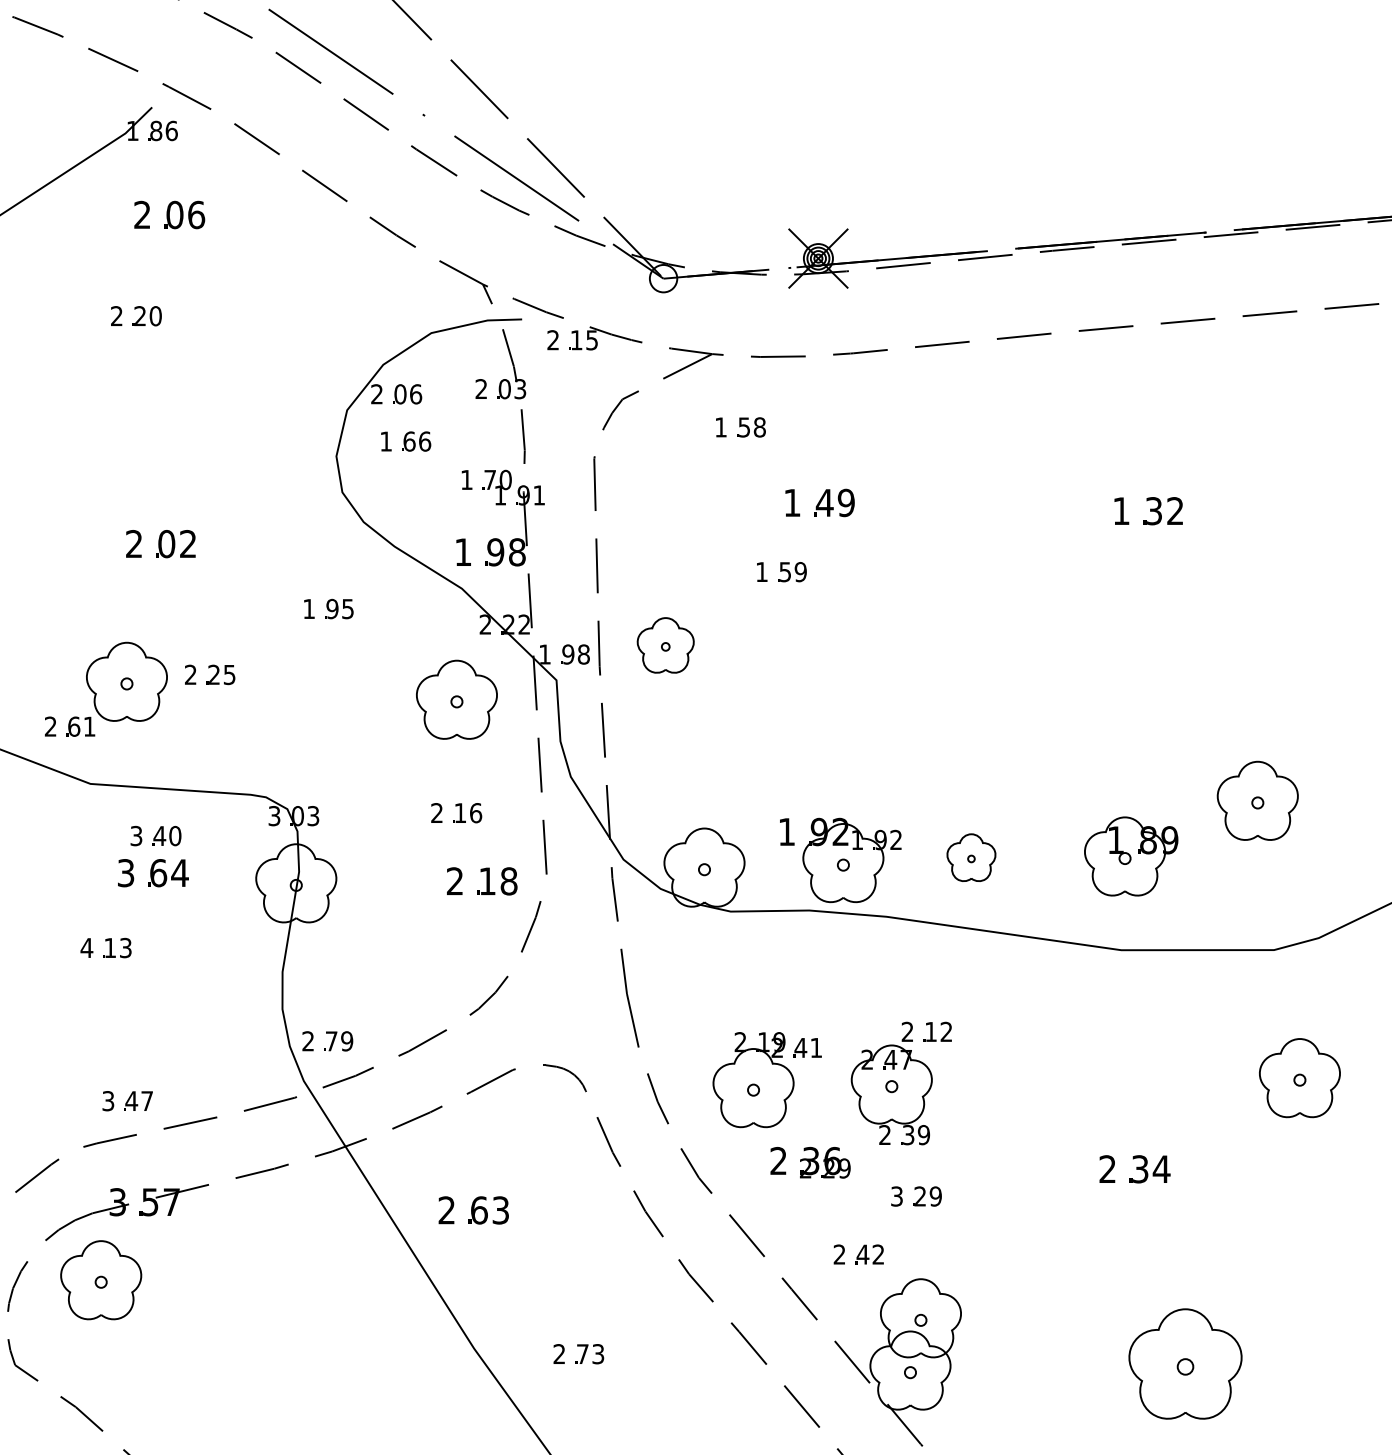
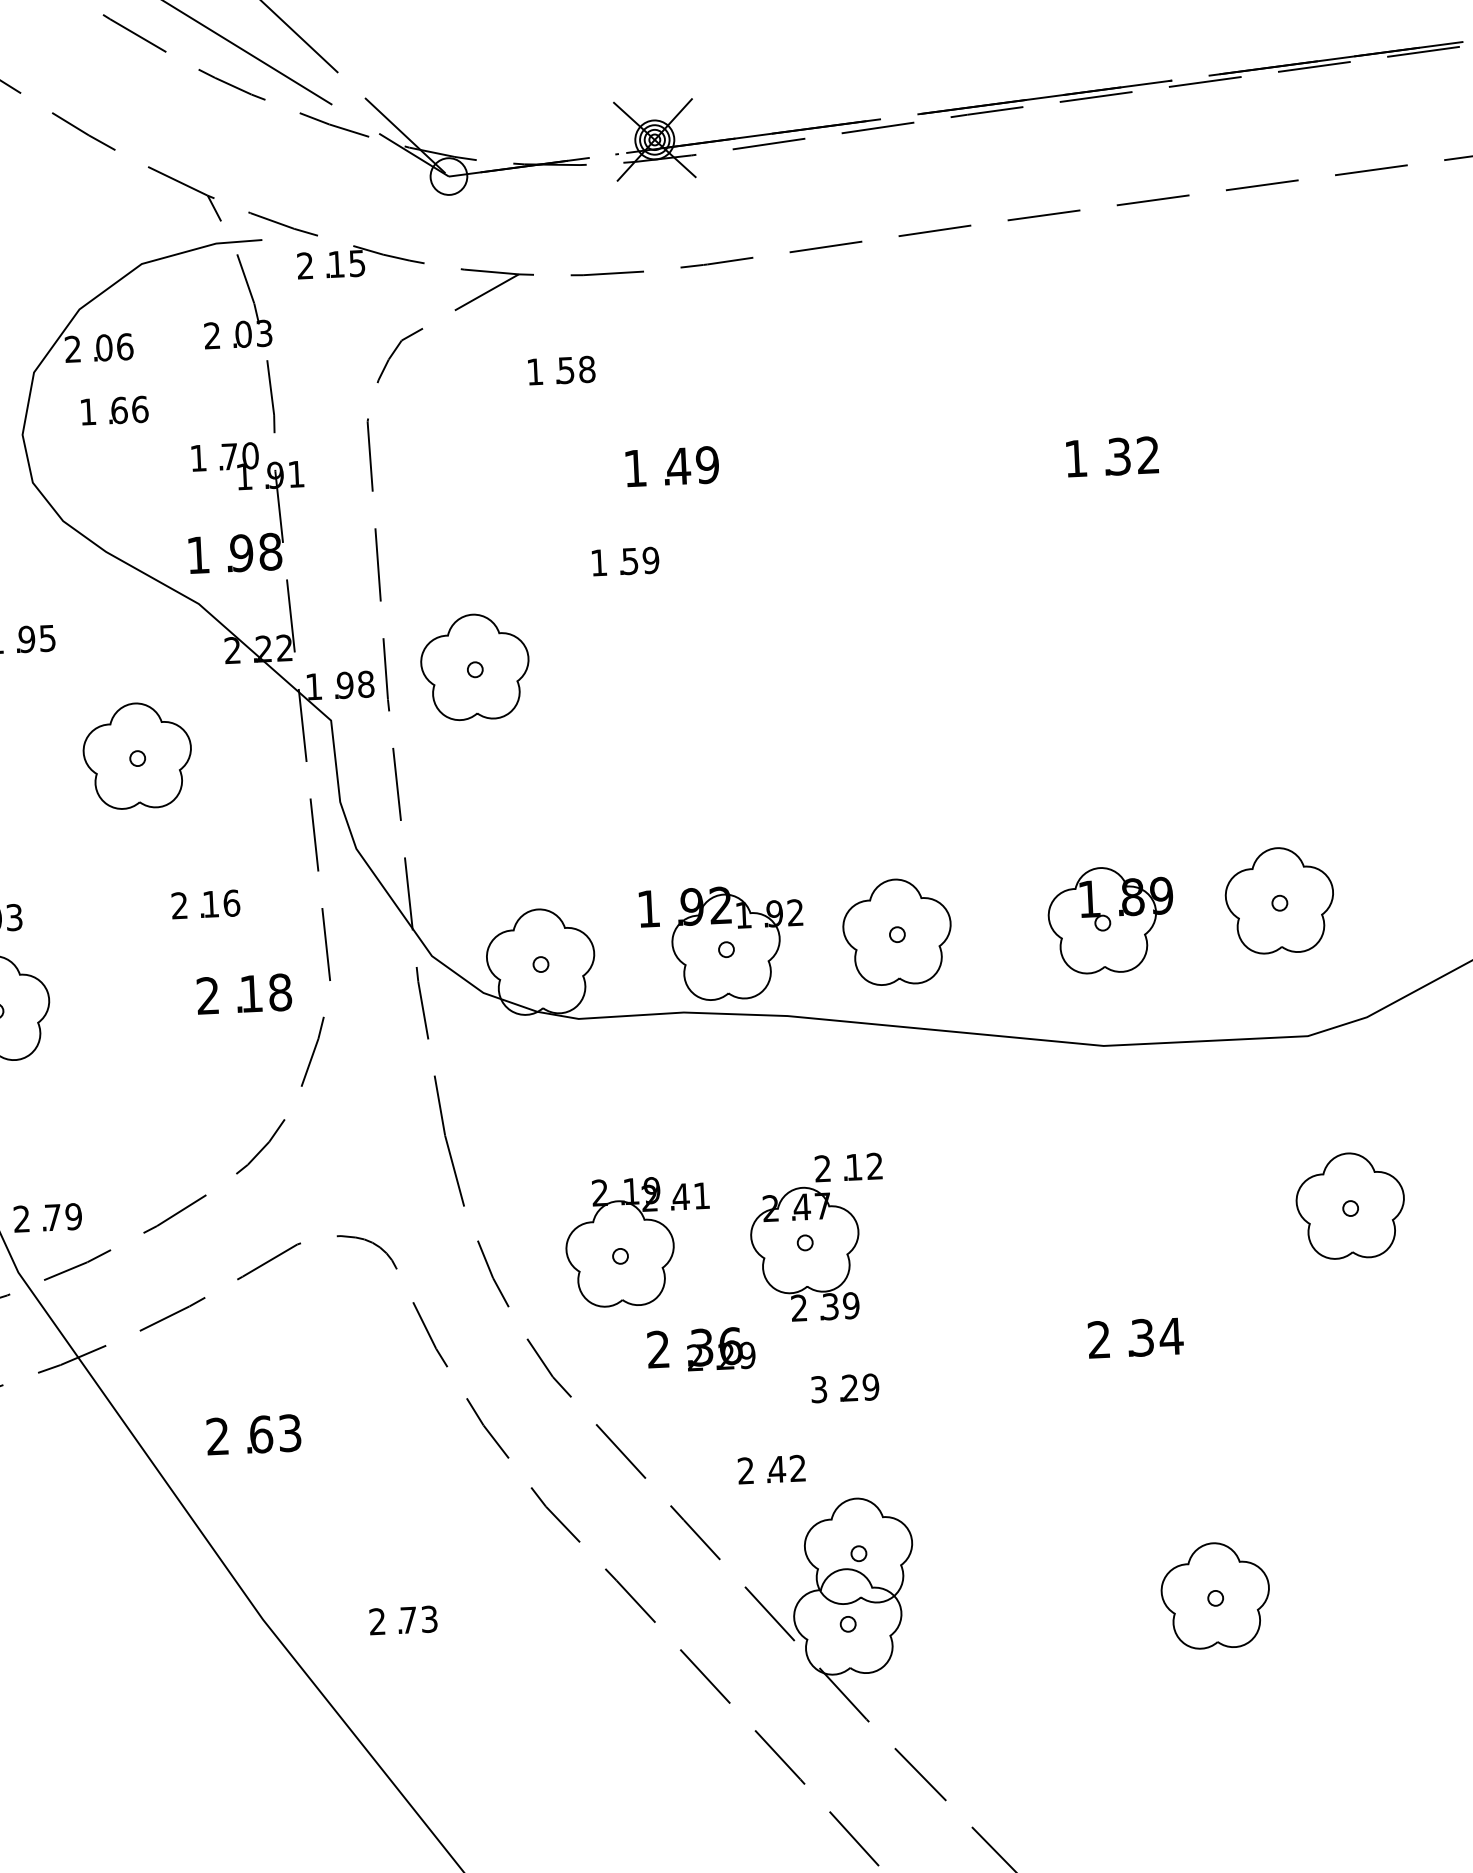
part: (665, 645) -> (474, 667), size x1.43
part: (456, 699) -> (136, 755), moved
part: (1257, 800) -> (1279, 899), moved
part: (971, 857) -> (897, 931), size x1.67
part: (1185, 1364) -> (1215, 1596), size x0.71

